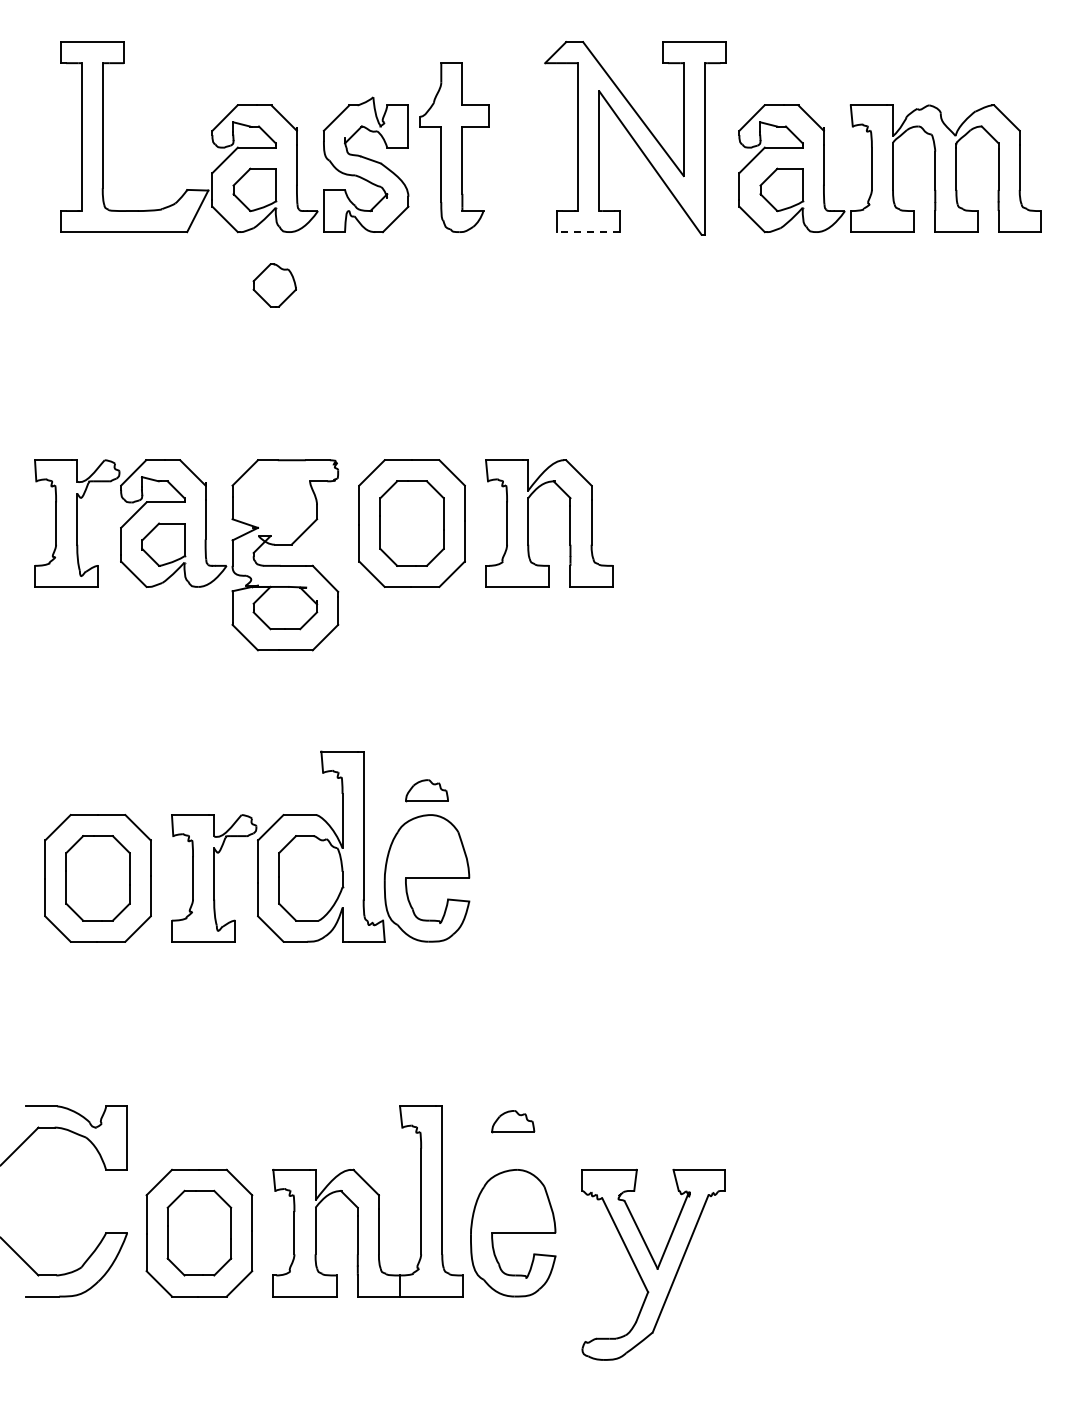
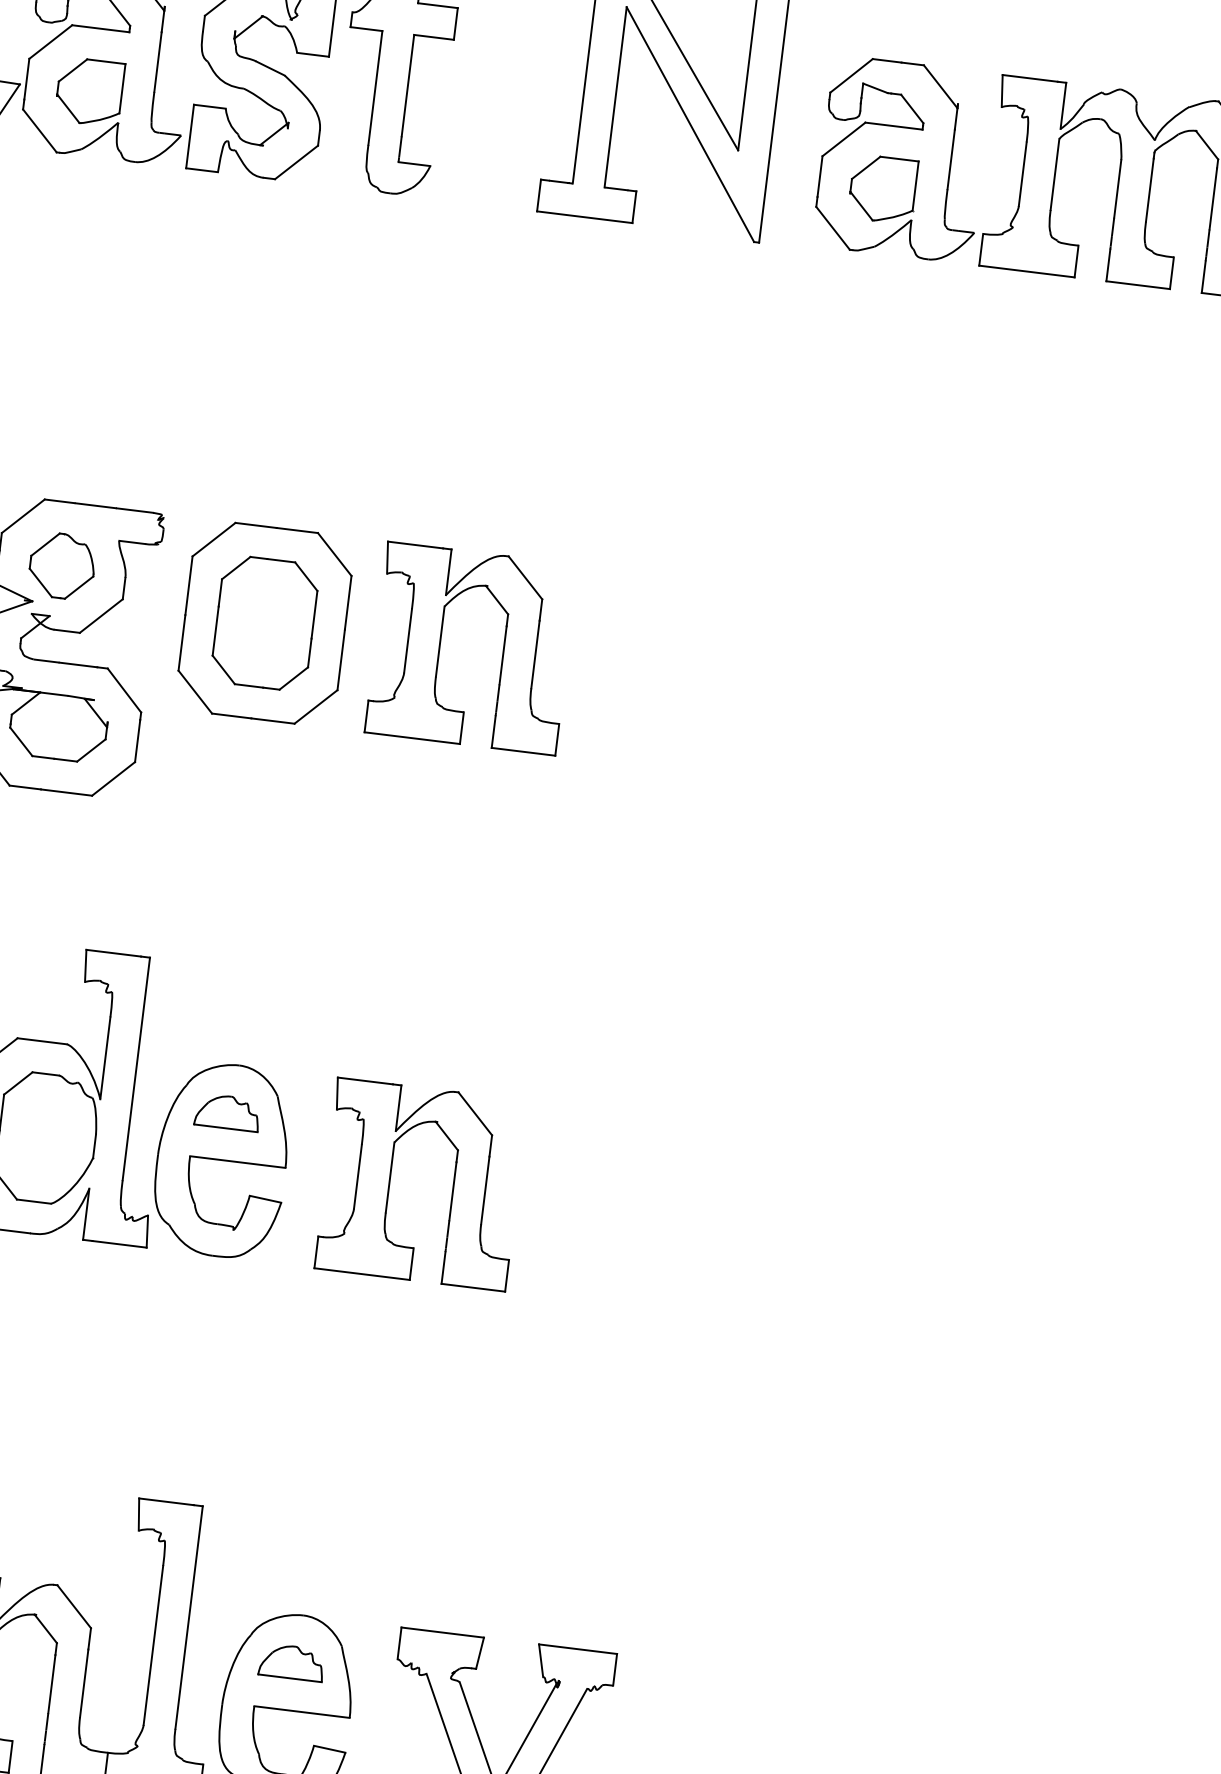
line: (588, 232) -> (584, 217), dashed -> solid
part: (274, 285) -> (61, 566), moved
part: (426, 790) -> (227, 1112), moved
part: (538, 878) -> (389, 1180), added
part: (513, 1121) -> (292, 1662), moved

